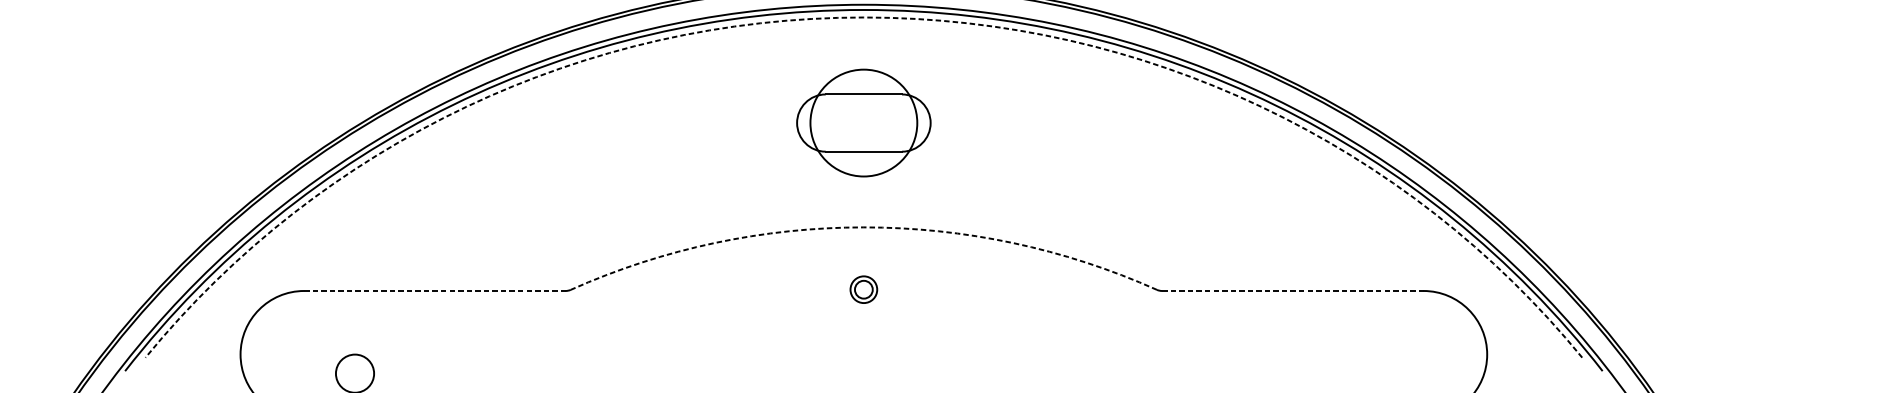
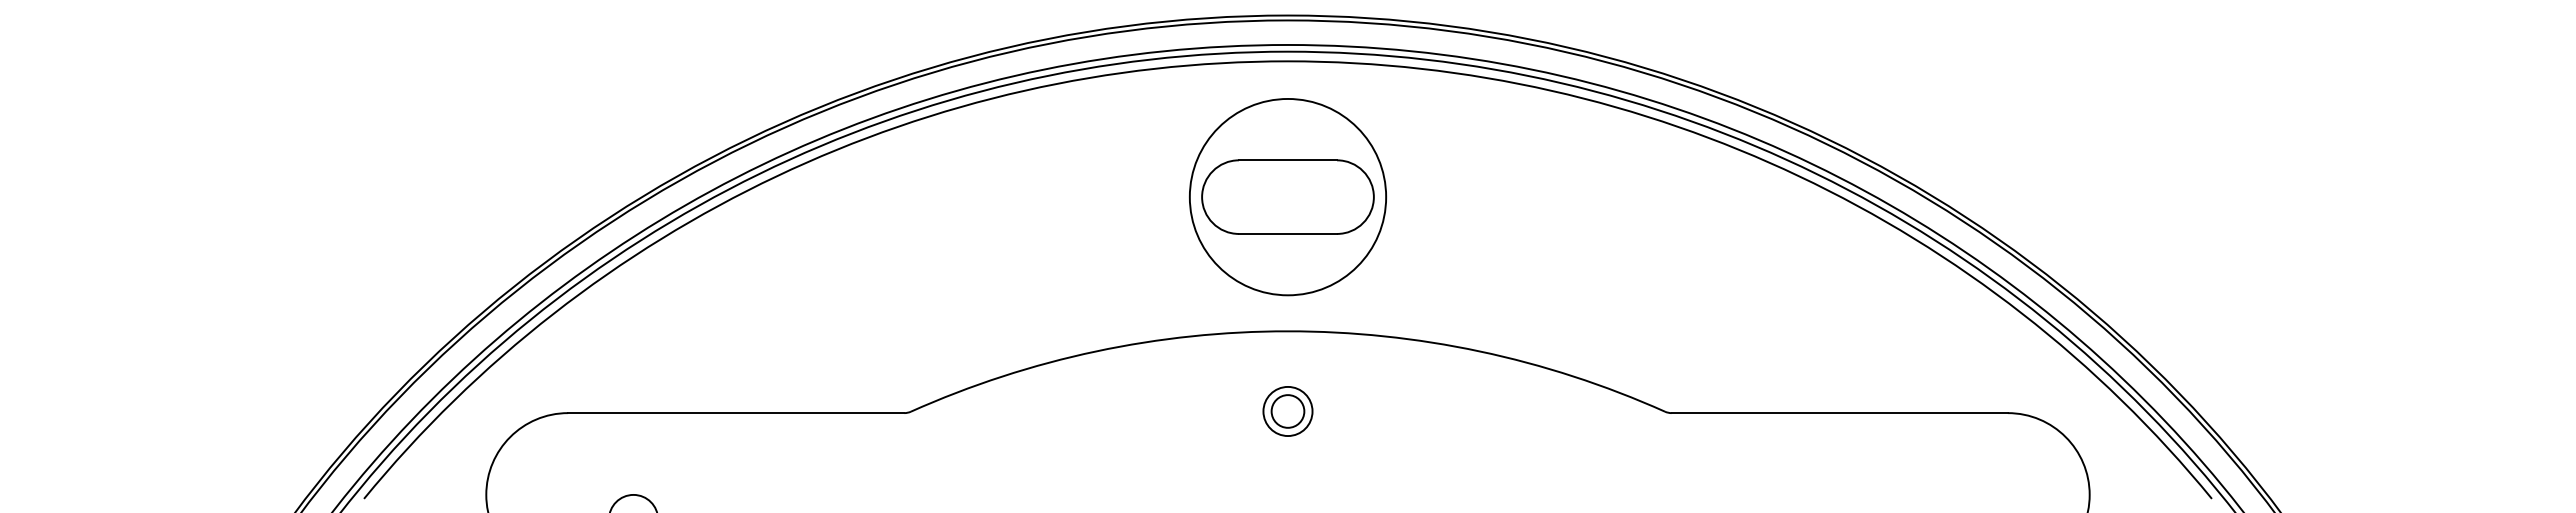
arc: (863, 17) -> (1287, 61), dashed -> solid
circle: (863, 122) -> (1287, 196), size x1.43
arc: (863, 227) -> (1287, 331), dashed -> solid
part: (863, 289) -> (1287, 411), size x1.43
line: (435, 291) -> (736, 413), dashed -> solid
line: (1293, 291) -> (1840, 413), dashed -> solid

